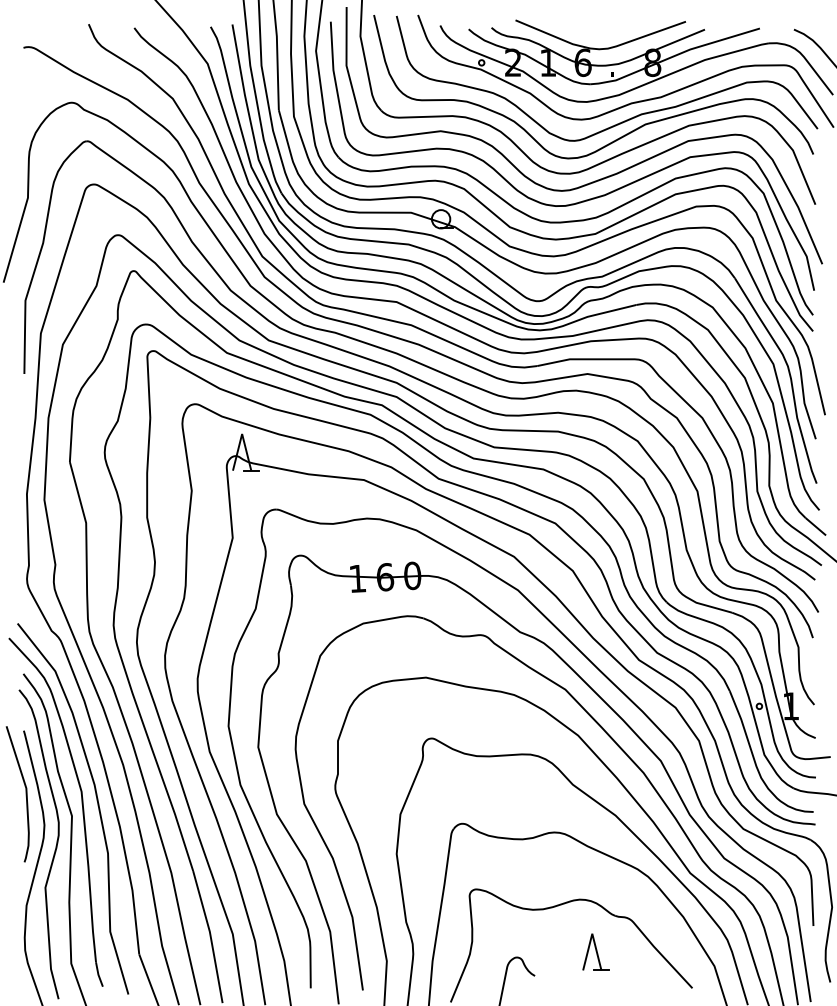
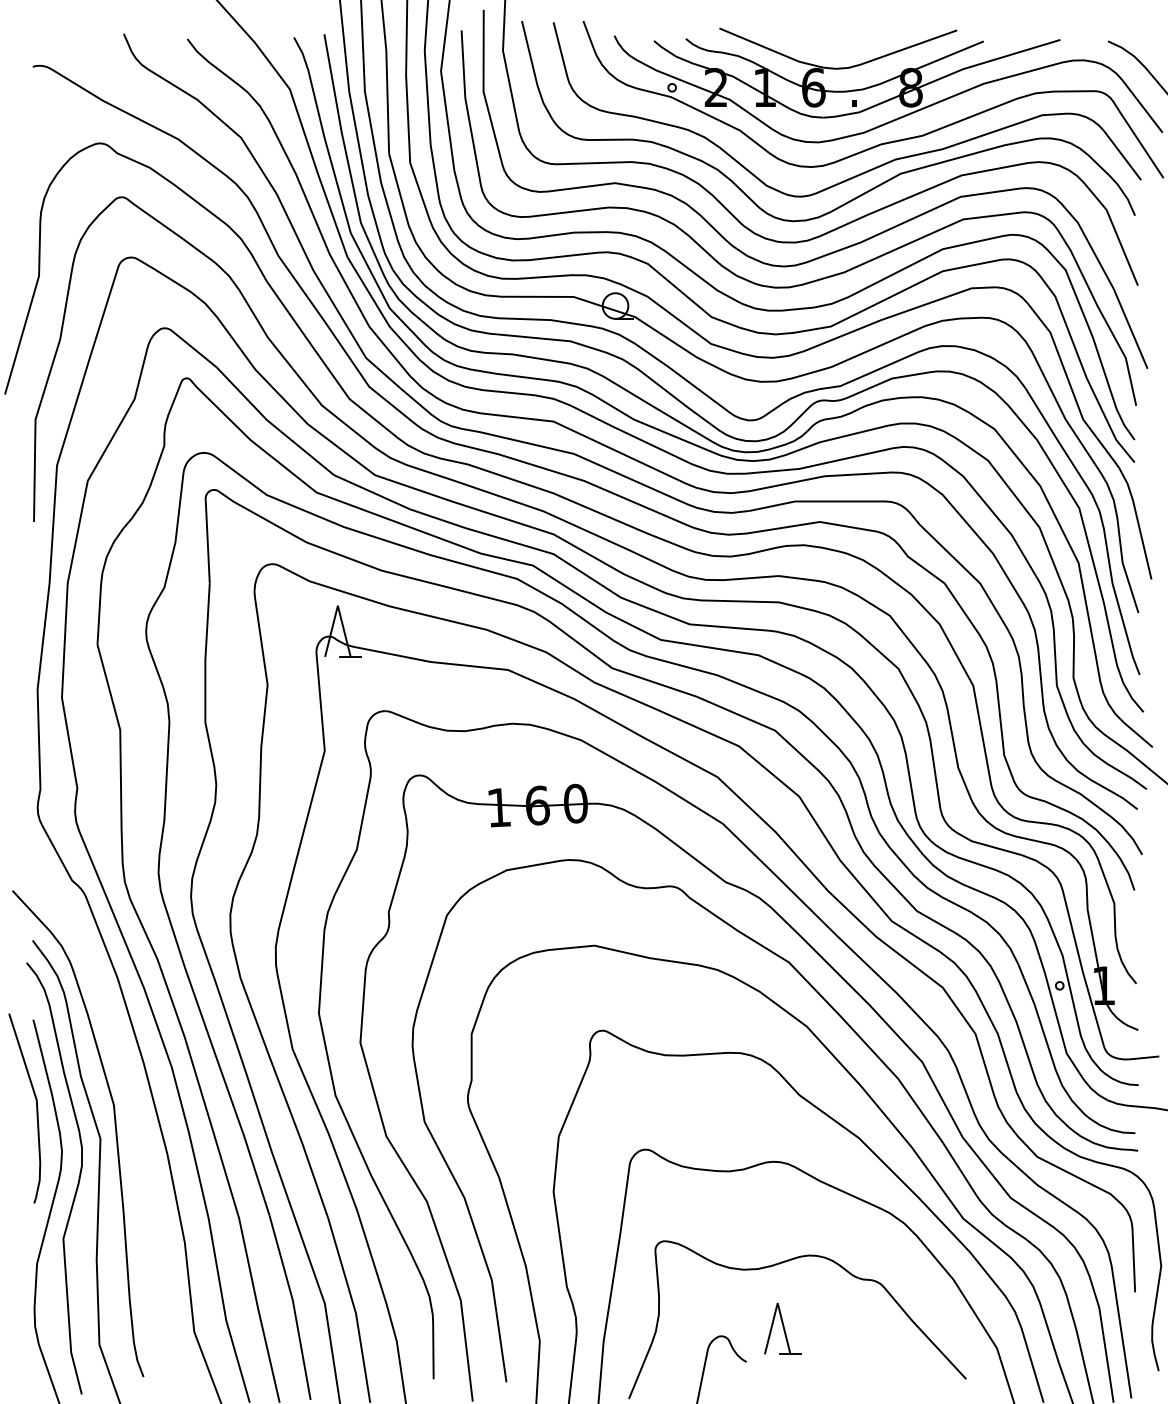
curve: (97, 806) -> (136, 1125), removed
part: (595, 951) -> (782, 1327), moved

